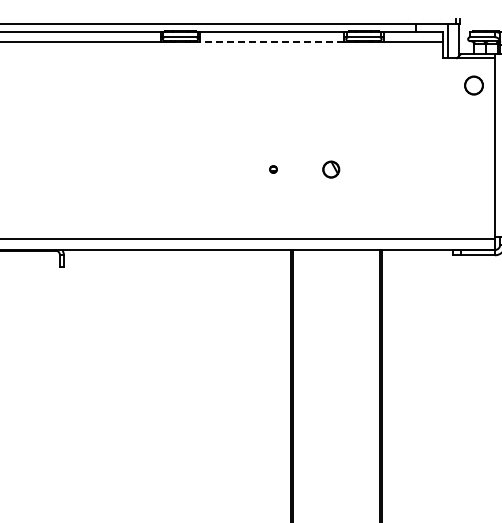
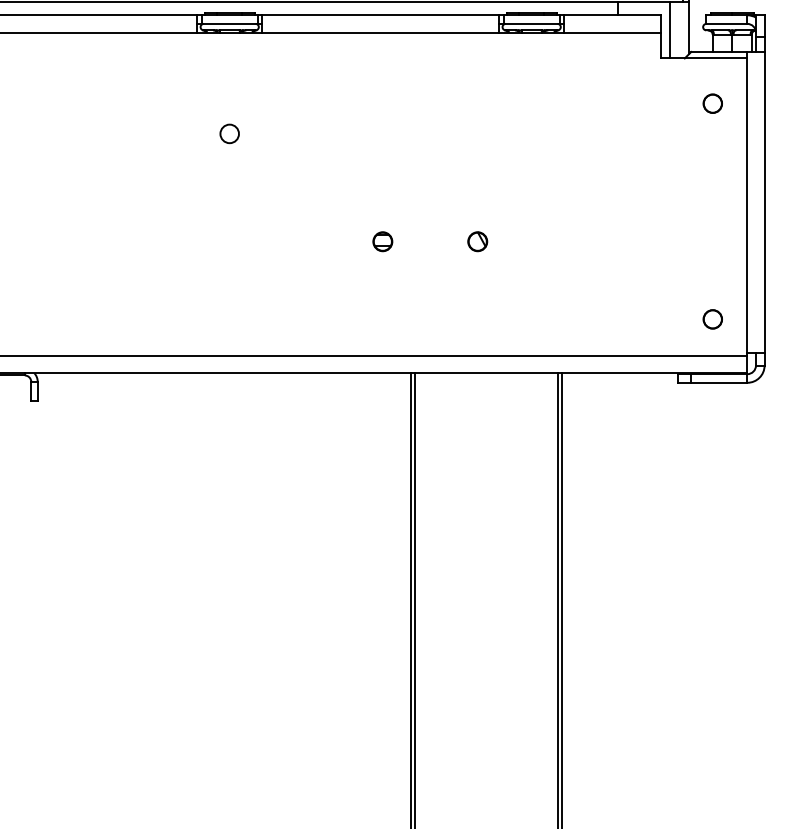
line: (271, 42) -> (379, 32), dashed -> solid
circle: (473, 85) -> (712, 103), size x0.62
circle: (180, 103) -> (229, 132), added
part: (273, 169) -> (382, 241), size x1.67
part: (330, 169) -> (476, 241), size x0.71
circle: (473, 216) -> (712, 318), added

